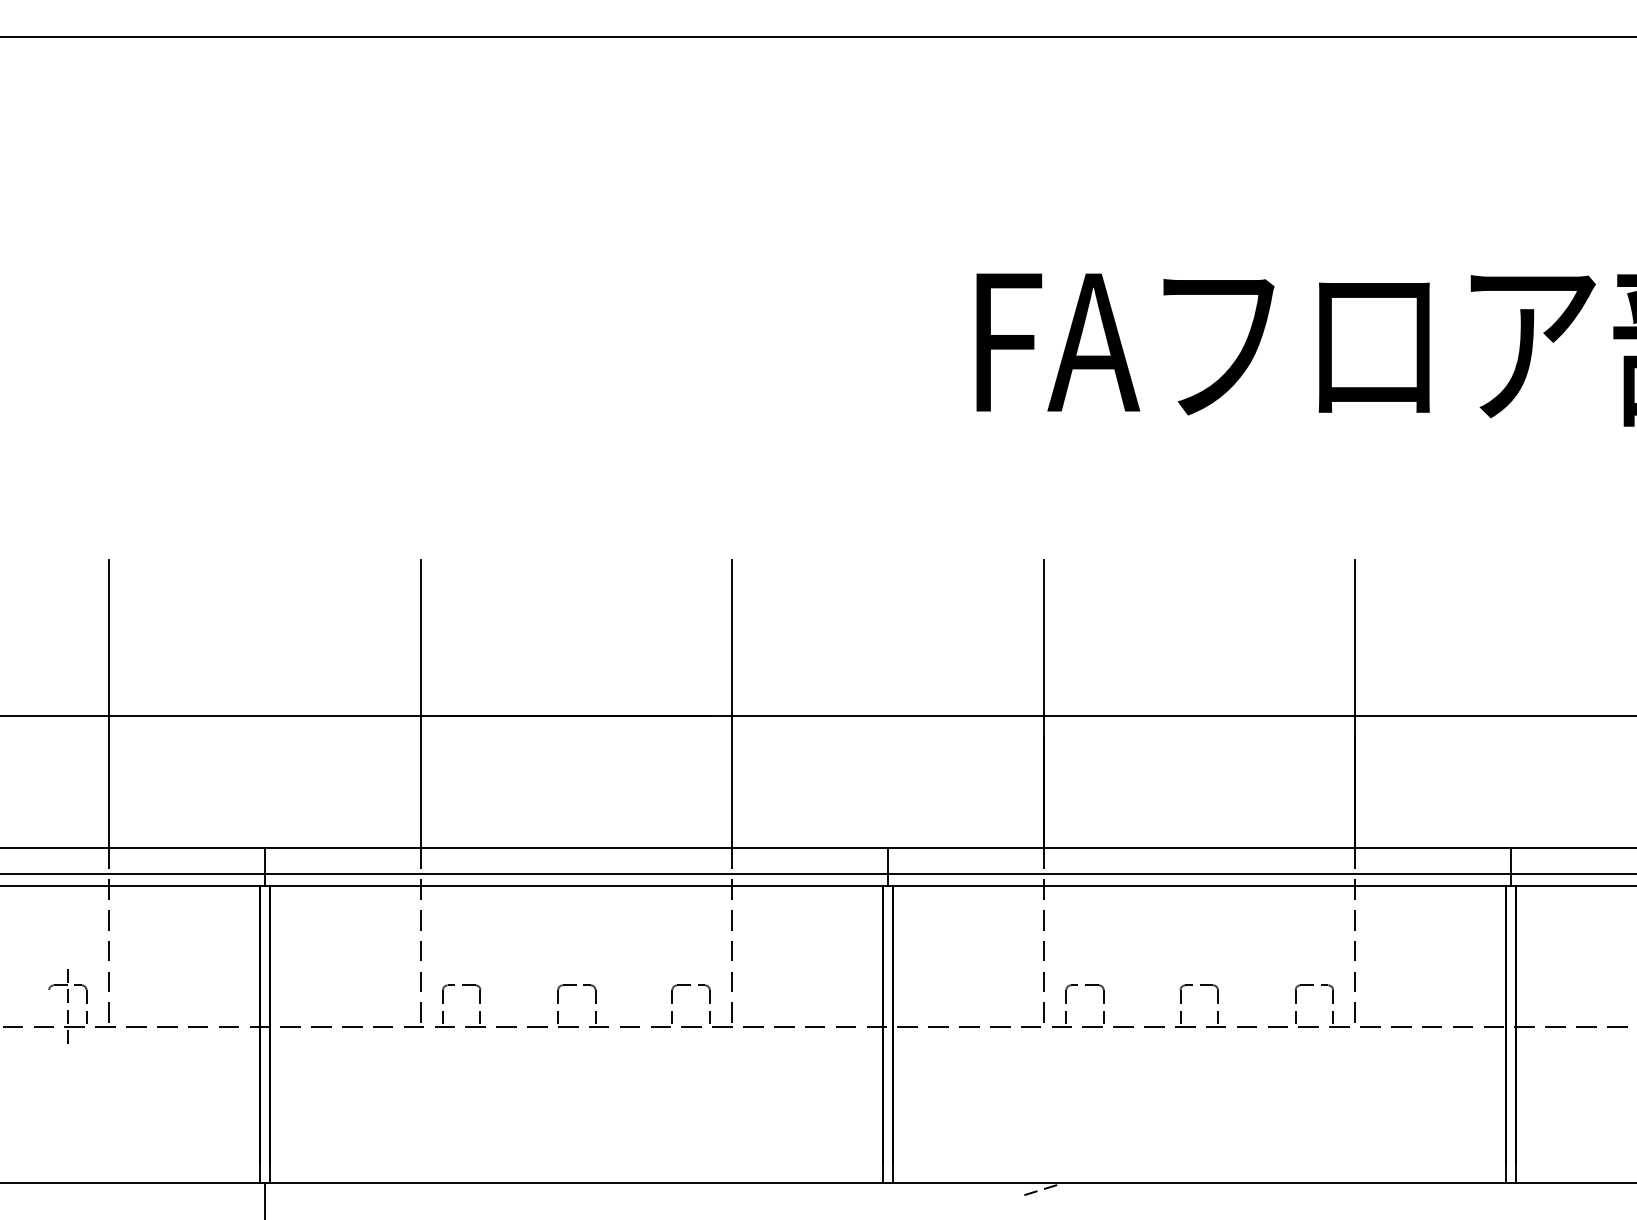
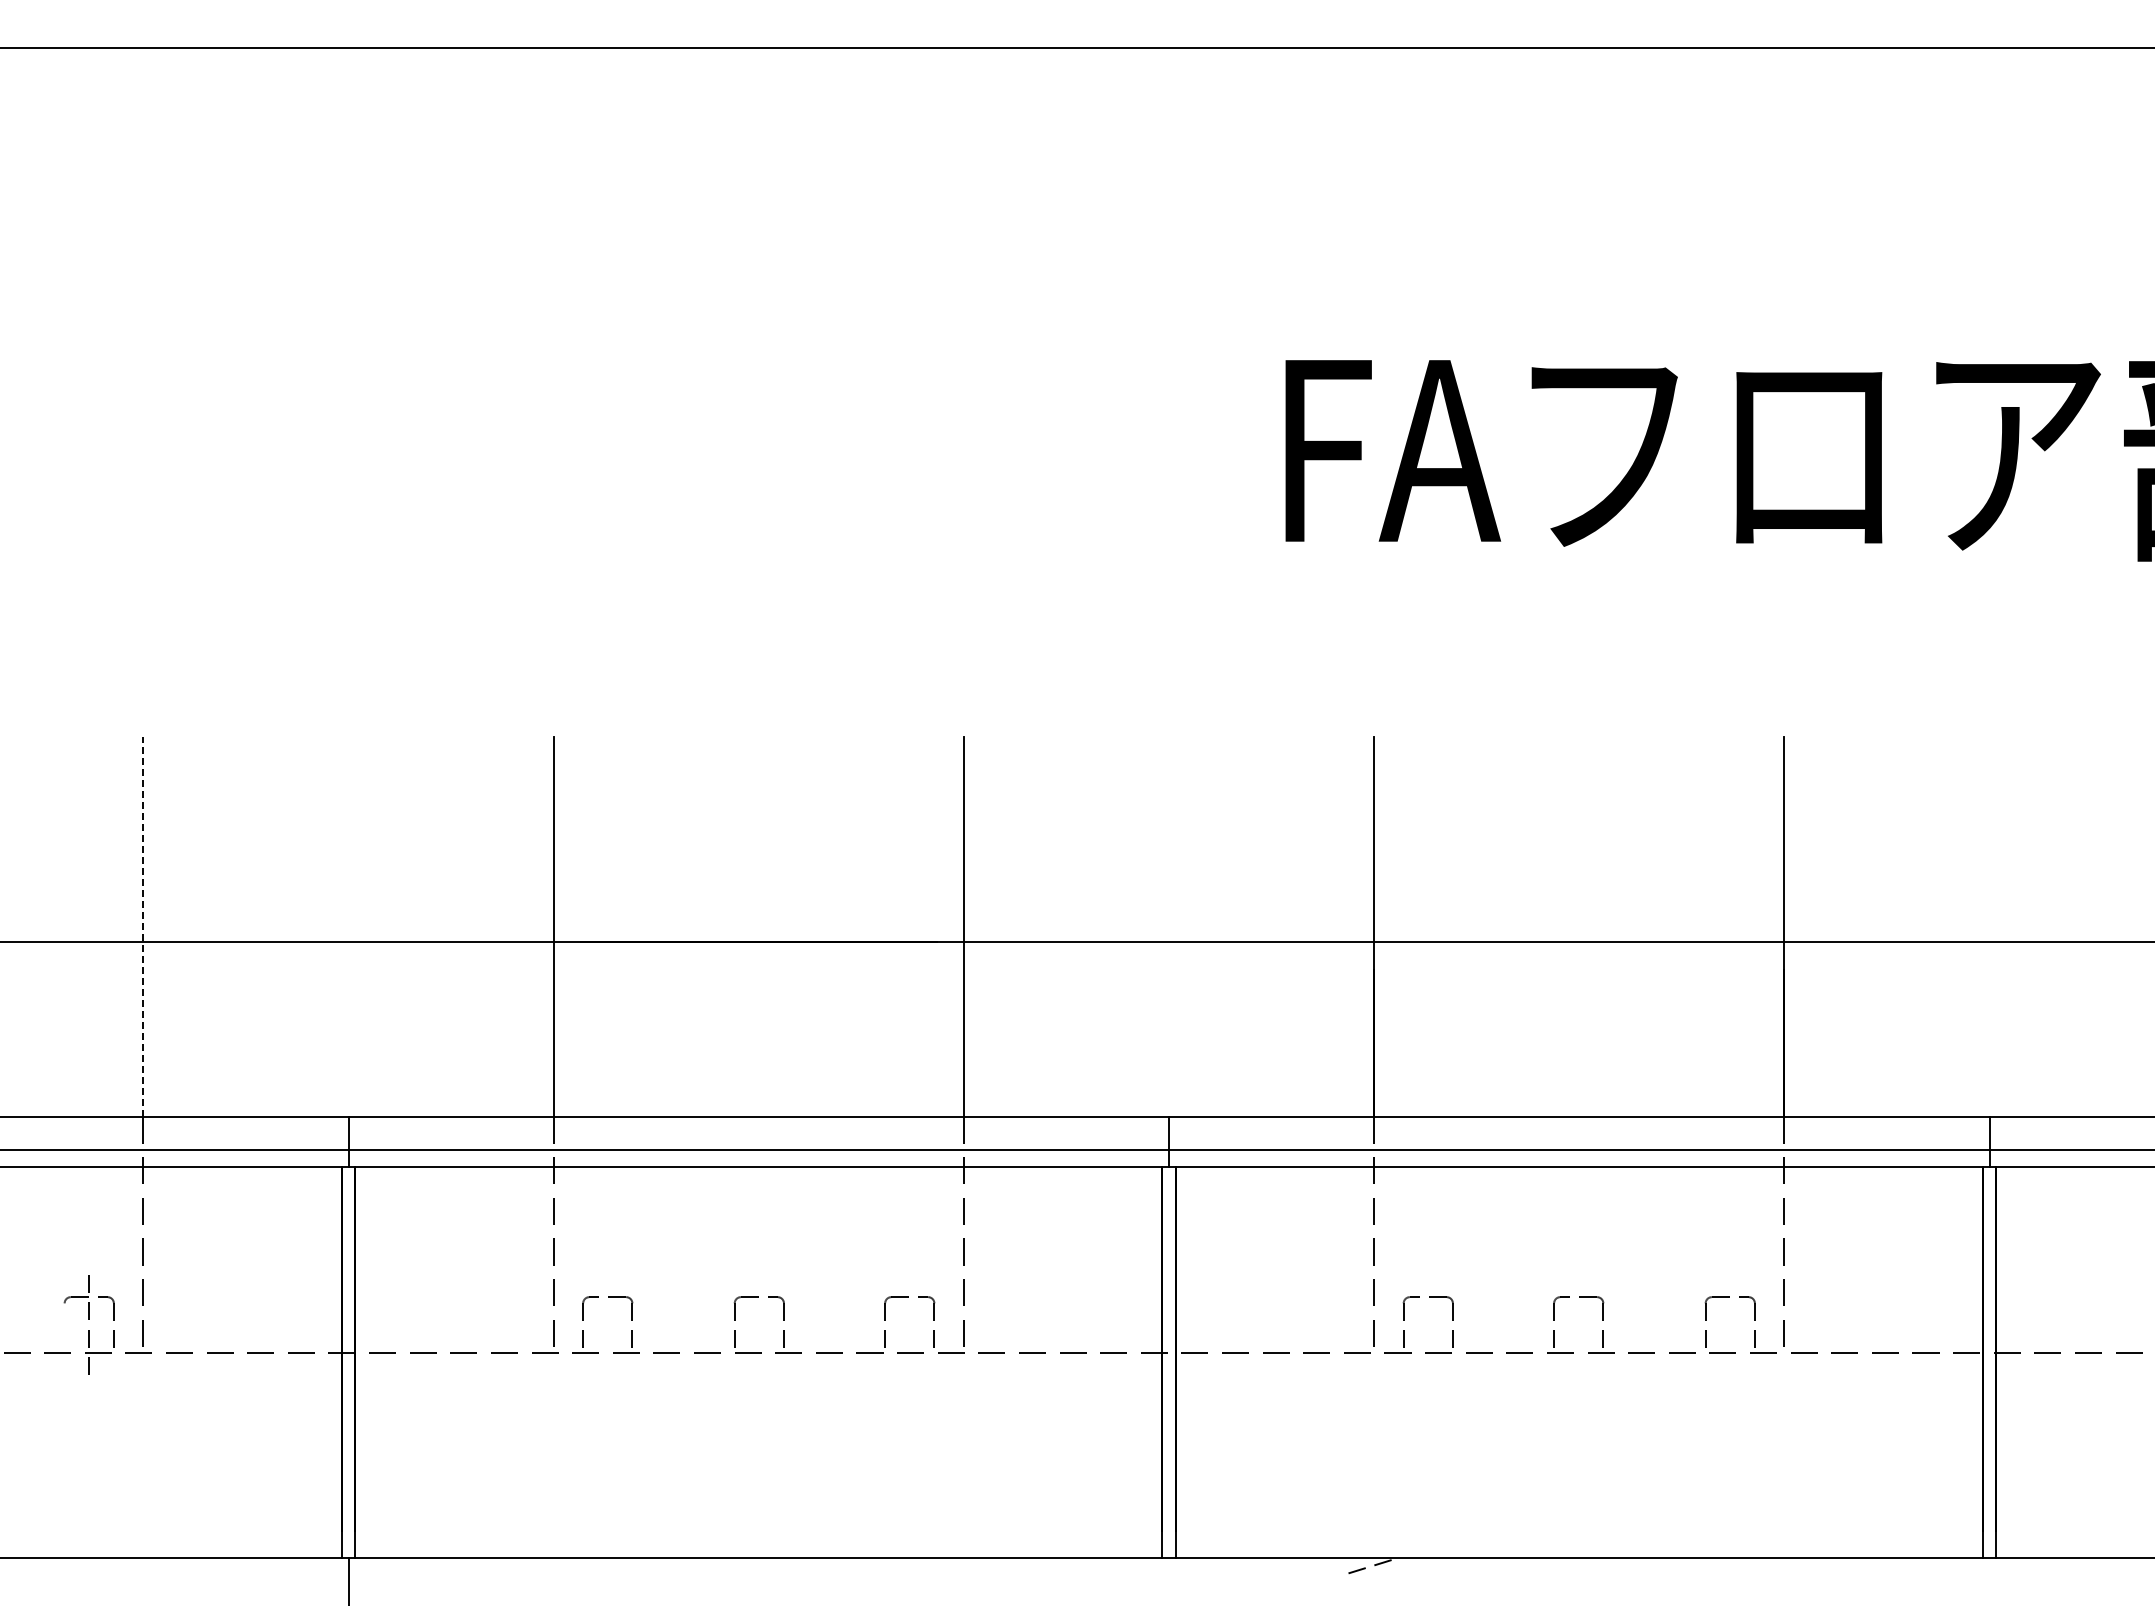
line: (109, 703) -> (143, 926), solid -> dashed

